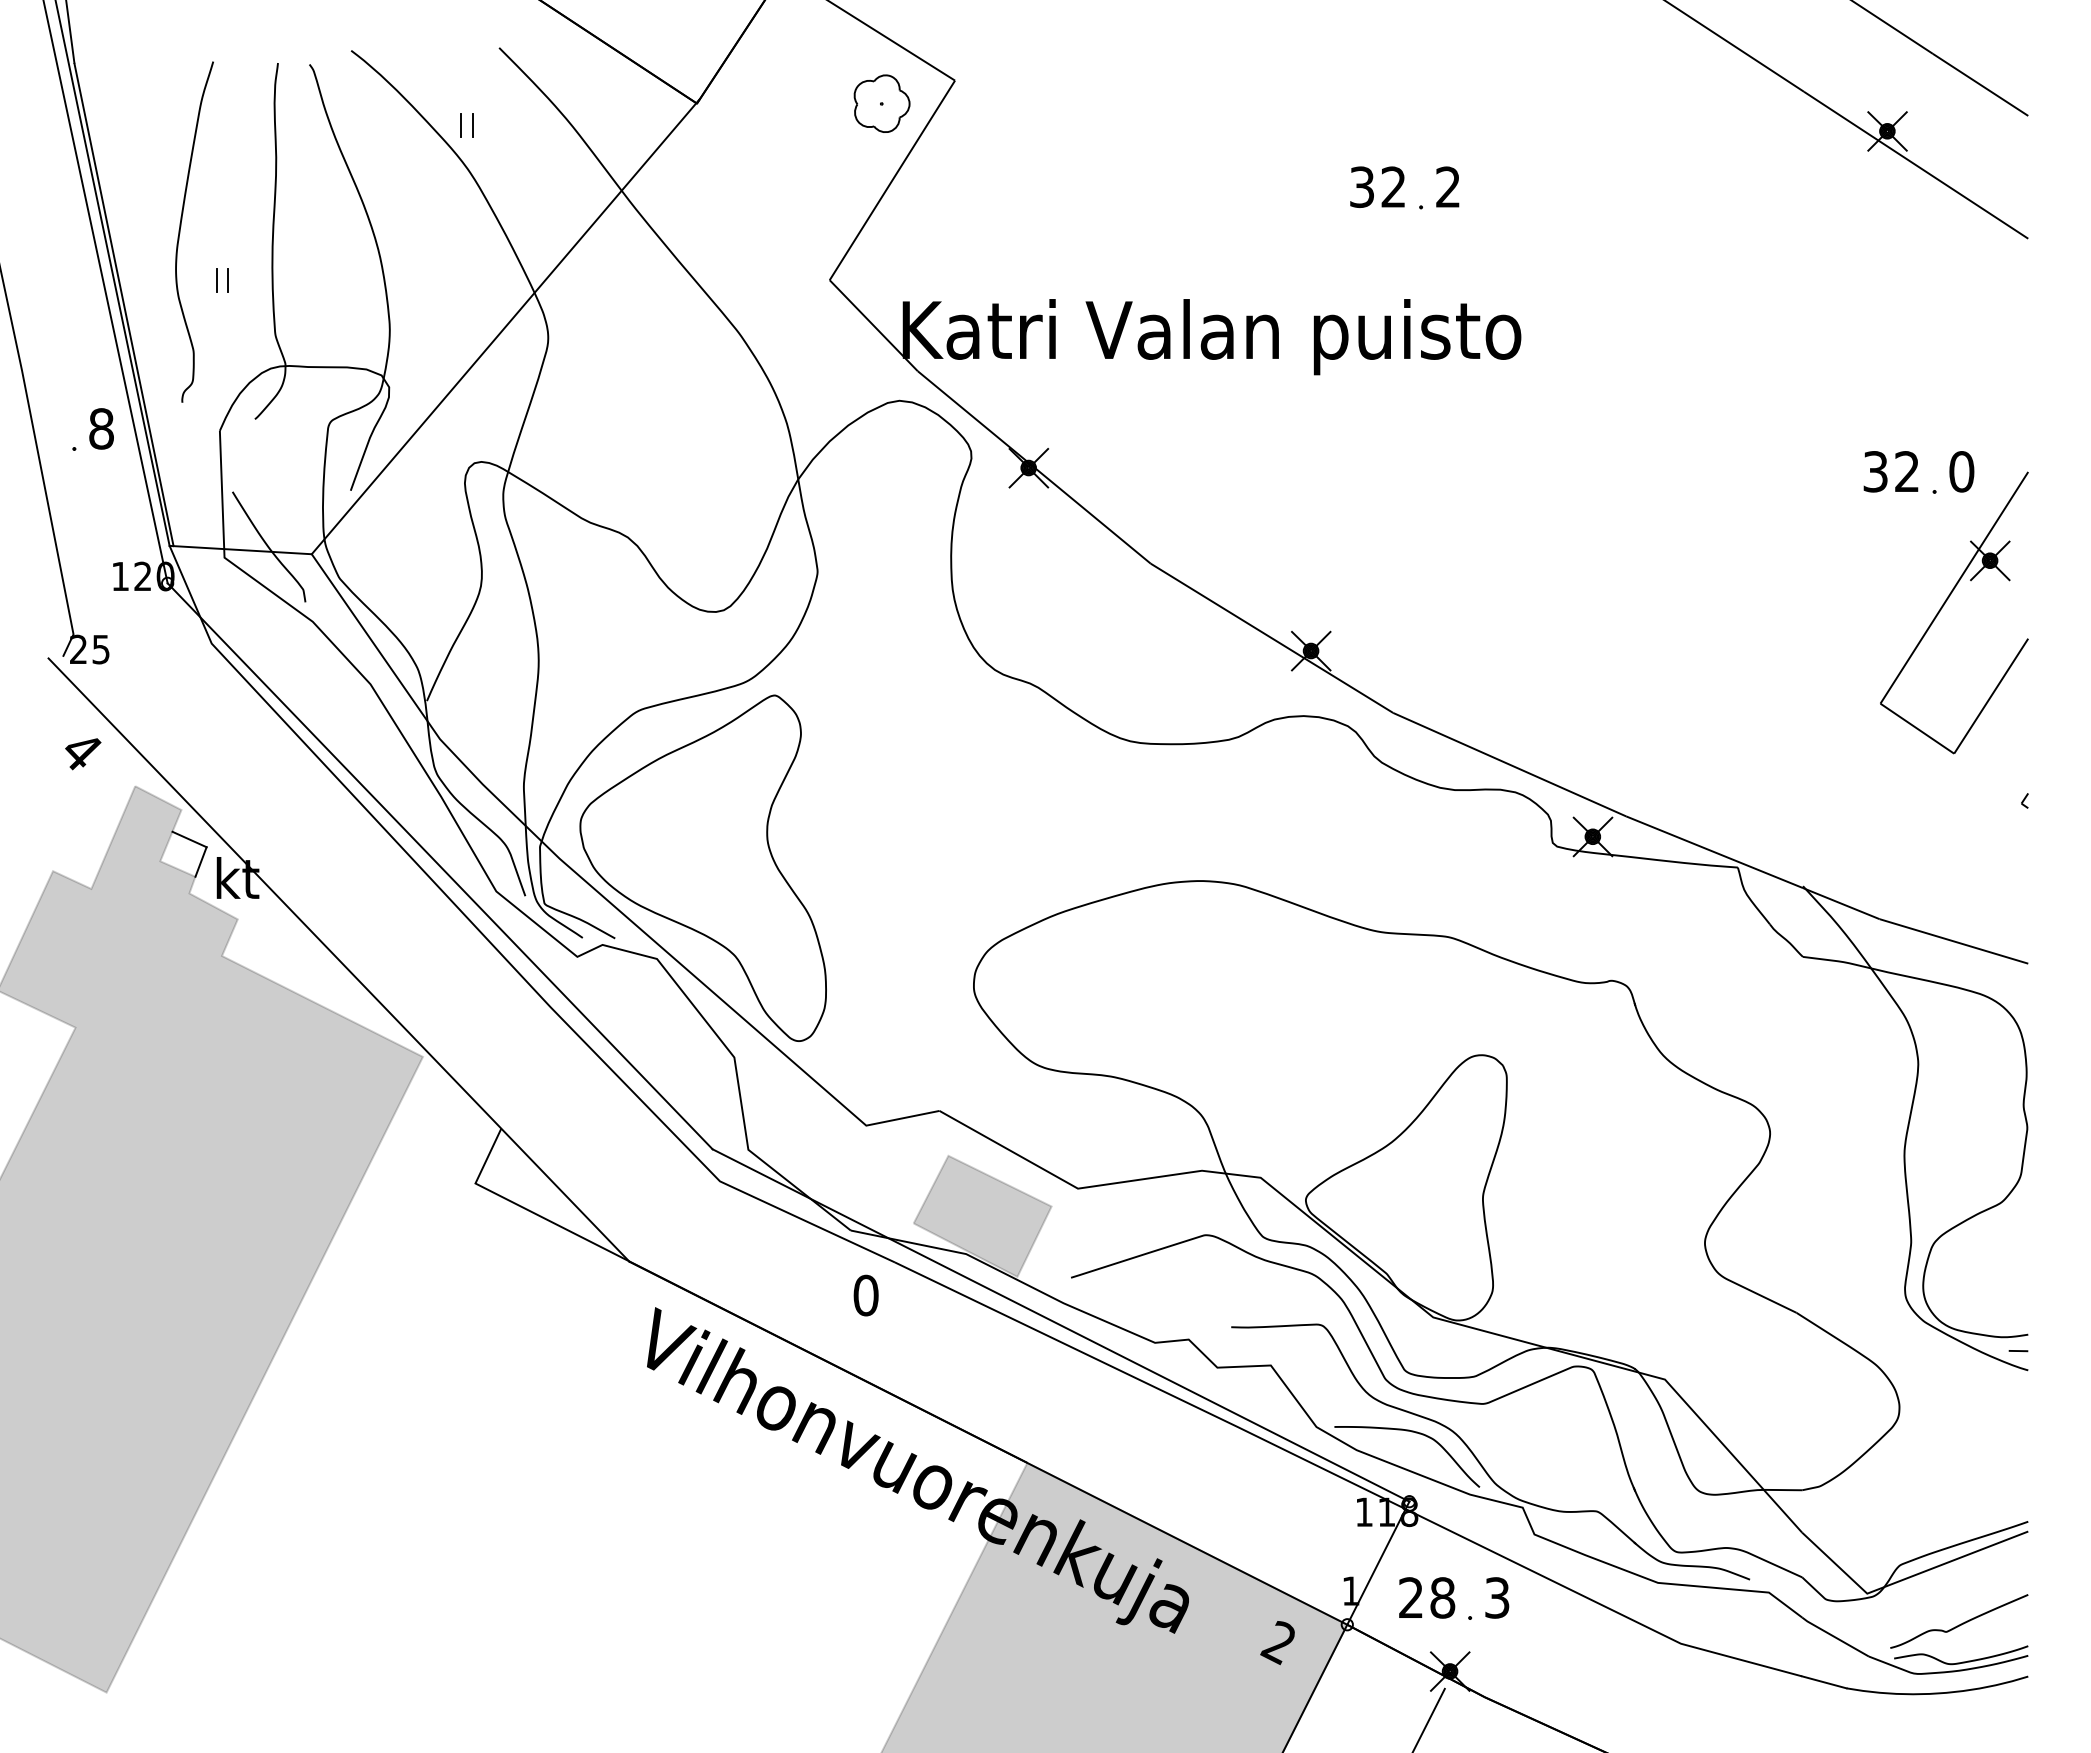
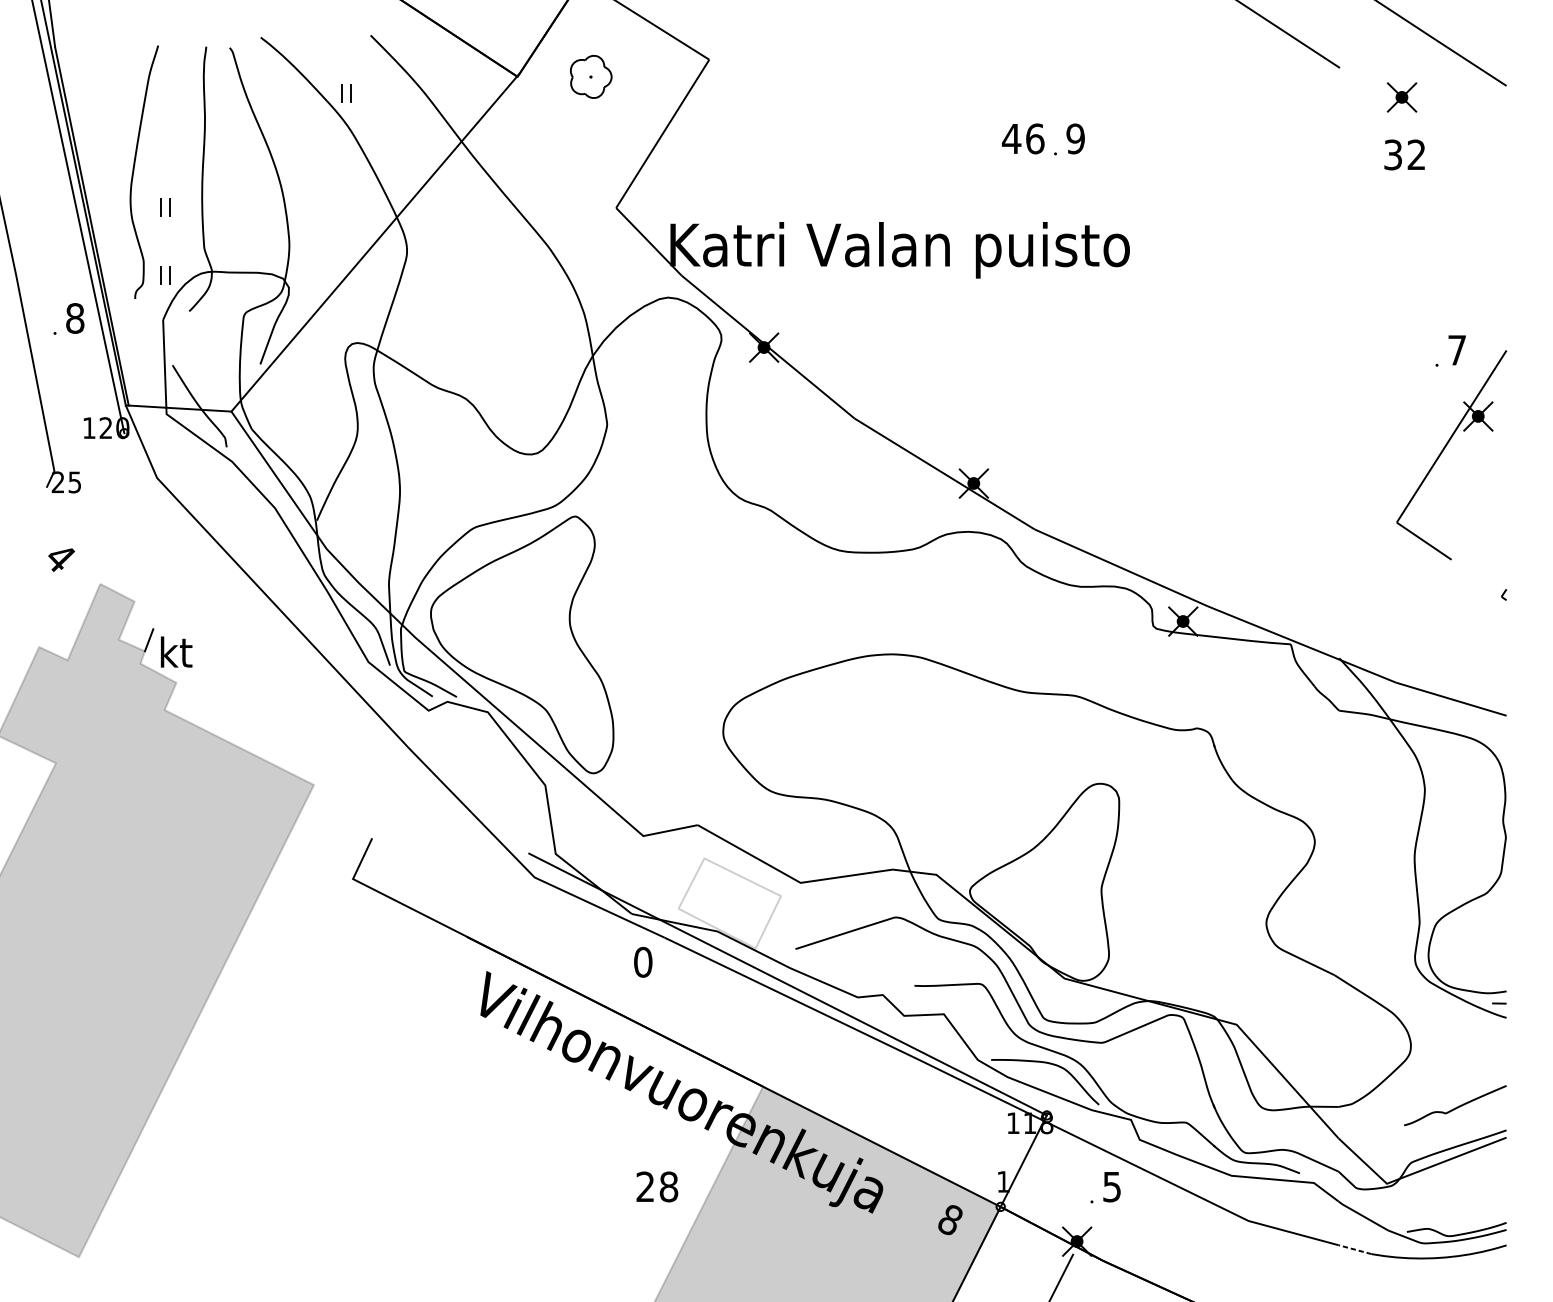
part: (881, 103) -> (590, 76), moved
line: (1915, 164) -> (1422, 122), removed
text: (1377, 187) -> (1023, 139), 32 -> 46
text: (1447, 187) -> (1075, 139), 2 -> 9
part: (222, 371) -> (165, 275), added
text: (1890, 471) -> (1404, 154), moved
text: (1961, 471) -> (1456, 350), 0 -> 7
line: (1991, 695) -> (1479, 516), removed
line: (189, 839) -> (140, 623), removed
line: (439, 866) -> (326, 643), removed
line: (338, 959) -> (251, 712), removed
fill: (982, 1215) -> (729, 902), removed
text: (1427, 1597) -> (657, 1186), moved
text: (1497, 1597) -> (1112, 1186), 3 -> 5
curve: (1960, 1623) -> (1456, 1107), moved
text: (1277, 1643) -> (948, 1220), 2 -> 8
line: (1823, 1682) -> (1354, 1249), solid -> dashed

